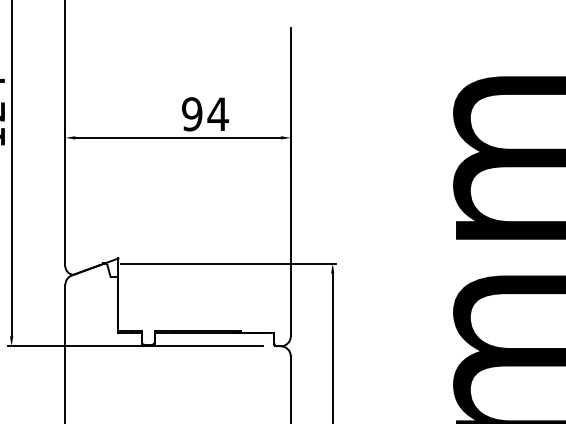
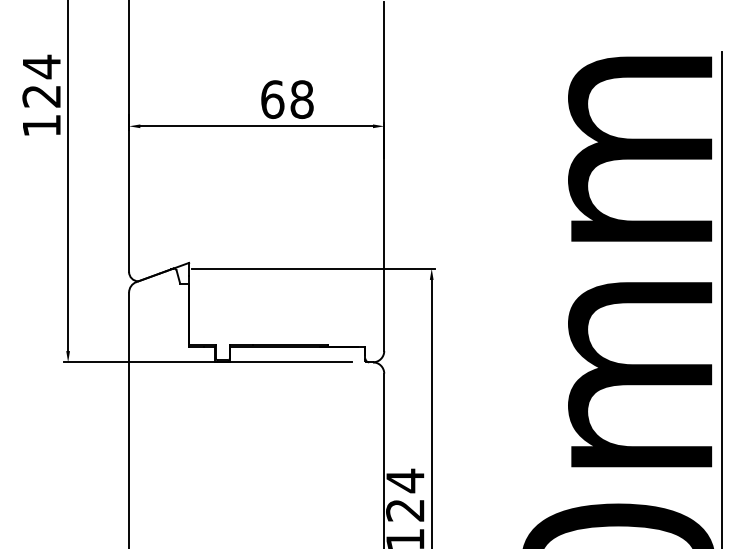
text: (205, 114) -> (287, 99), 94 -> 68

